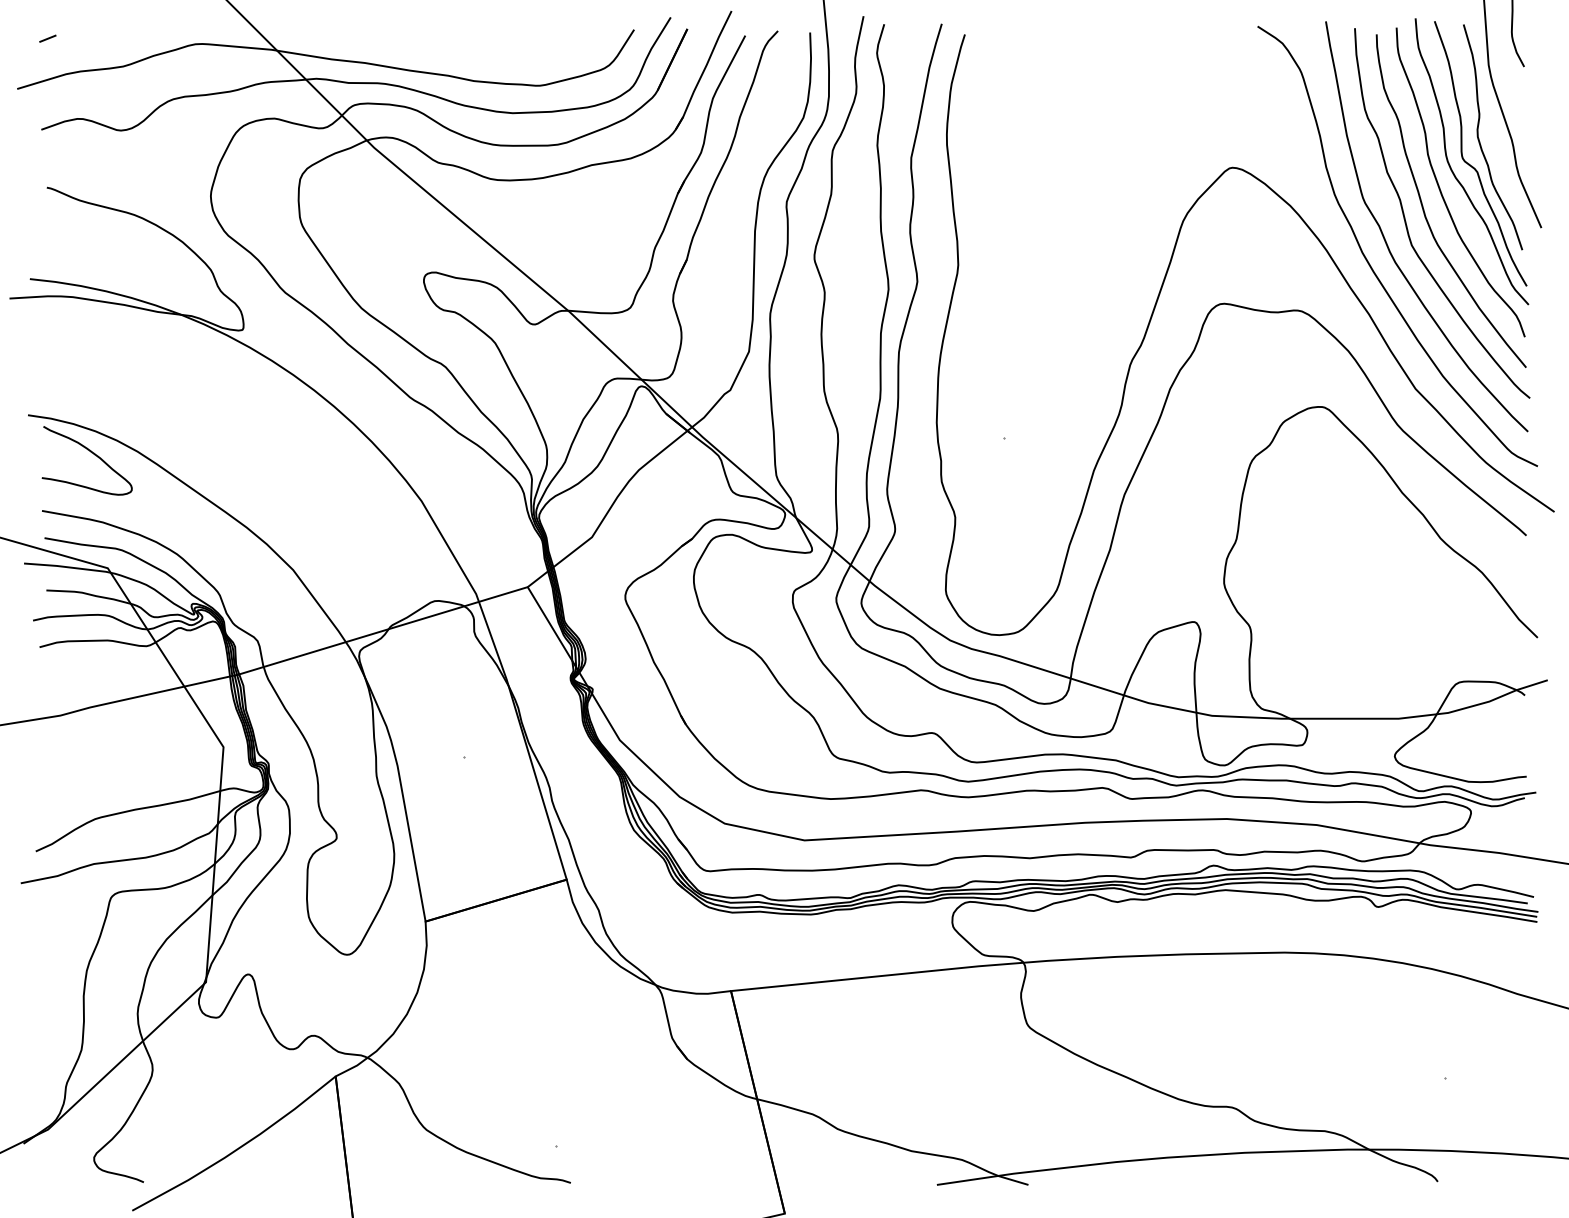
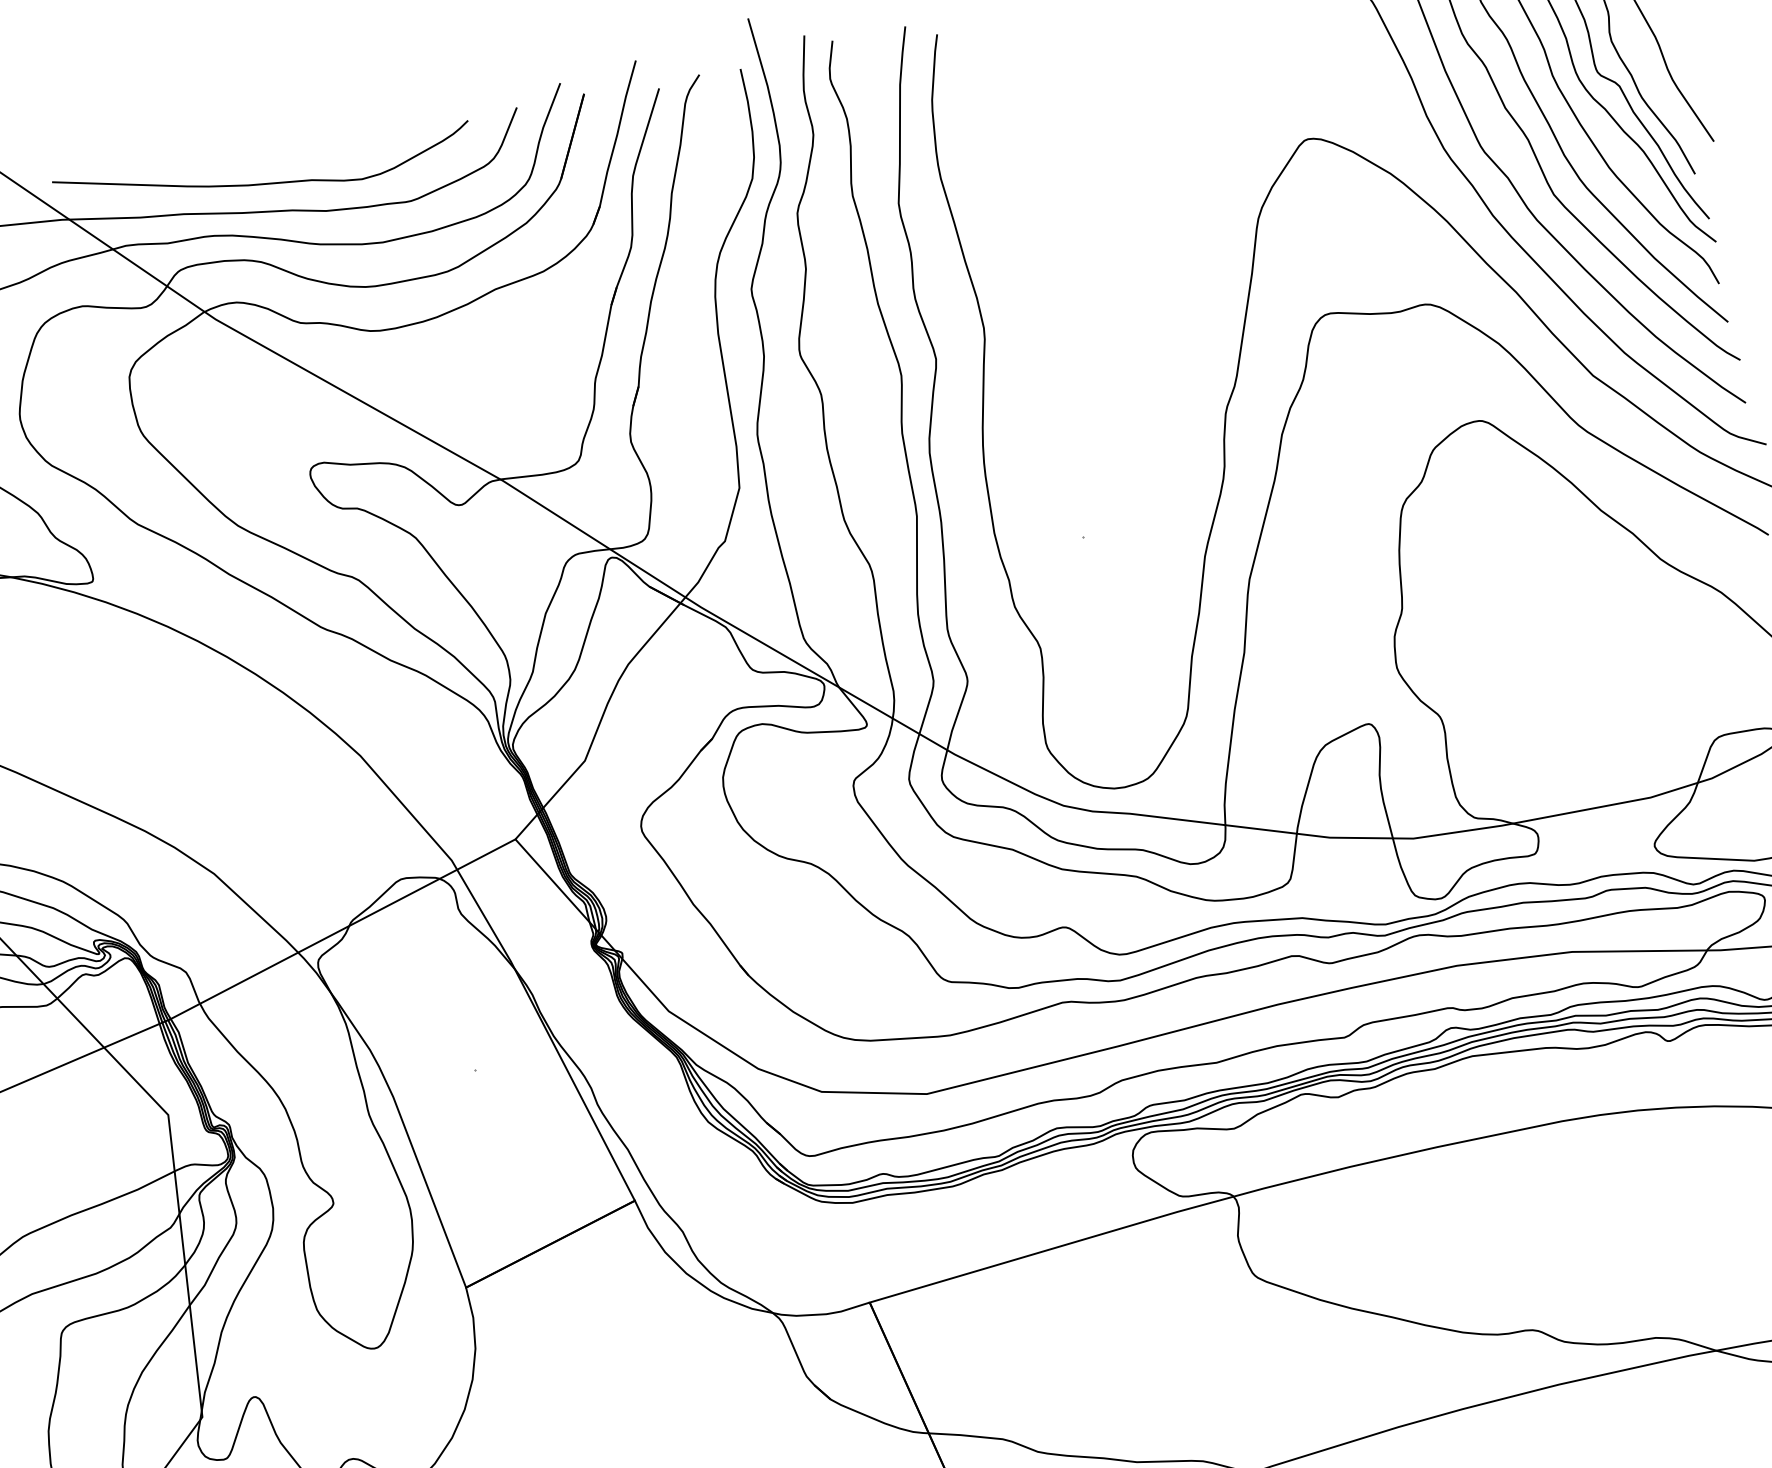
curve: (431, 50) -> (264, 182), added

